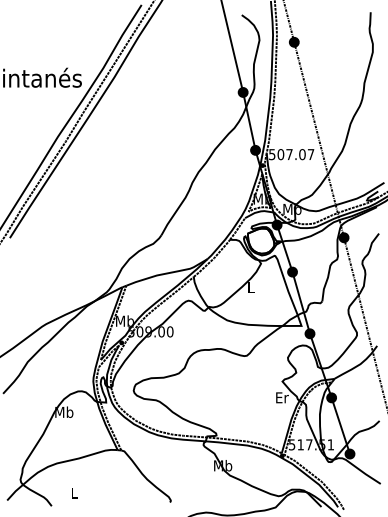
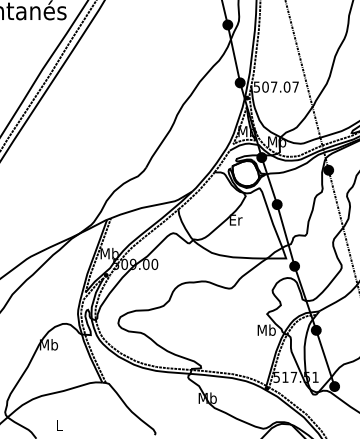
text: (251, 287) -> (236, 220), L -> Er
text: (282, 397) -> (267, 330), Er -> Mb

